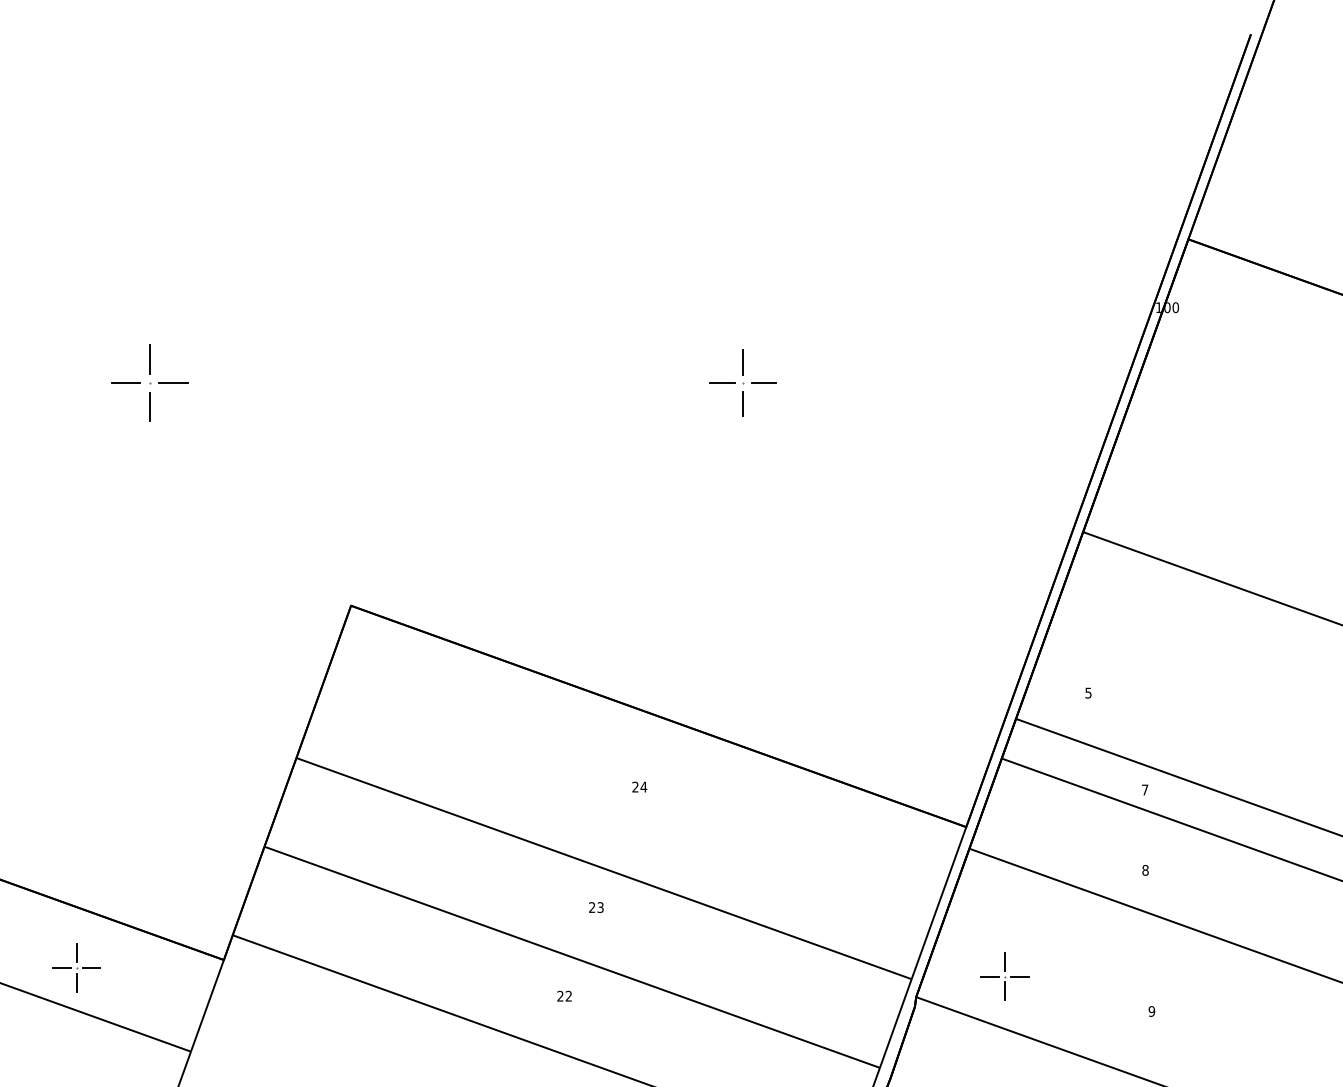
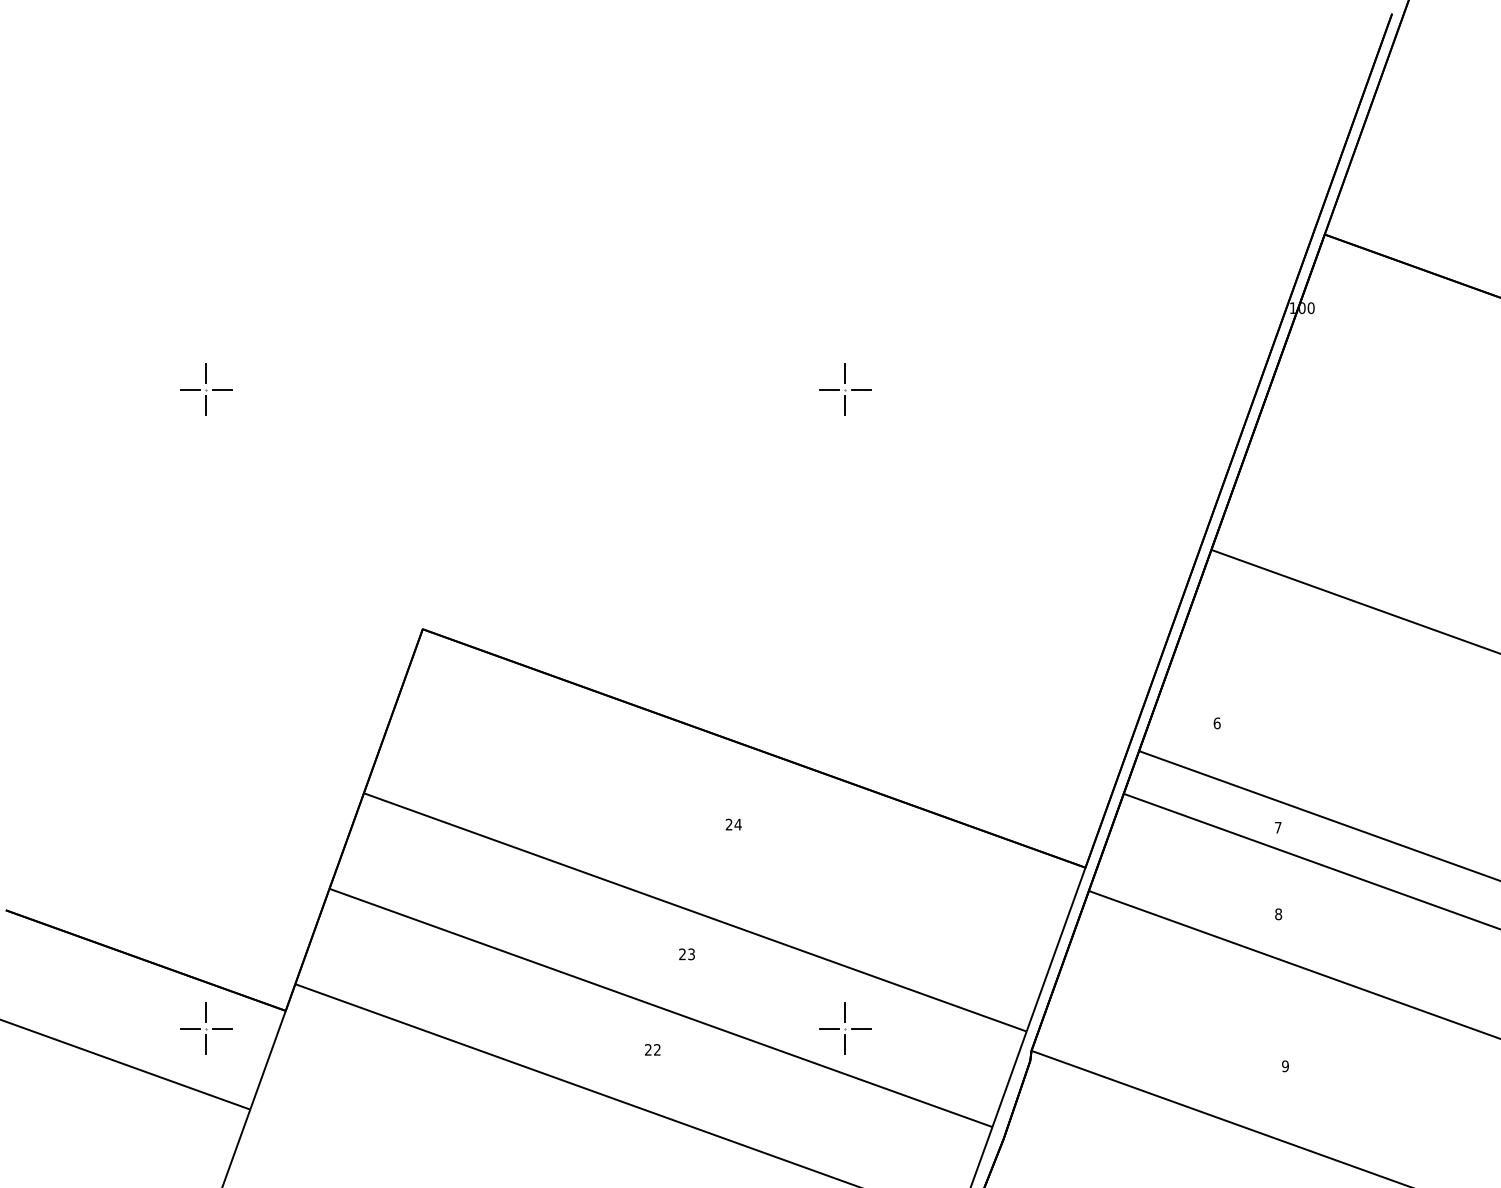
part: (150, 383) -> (206, 389), size x0.62
part: (743, 383) -> (845, 389), size x0.71
text: (1087, 693) -> (1216, 723), 5 -> 6
part: (76, 968) -> (206, 1028), moved
part: (1005, 976) -> (845, 1028), moved

